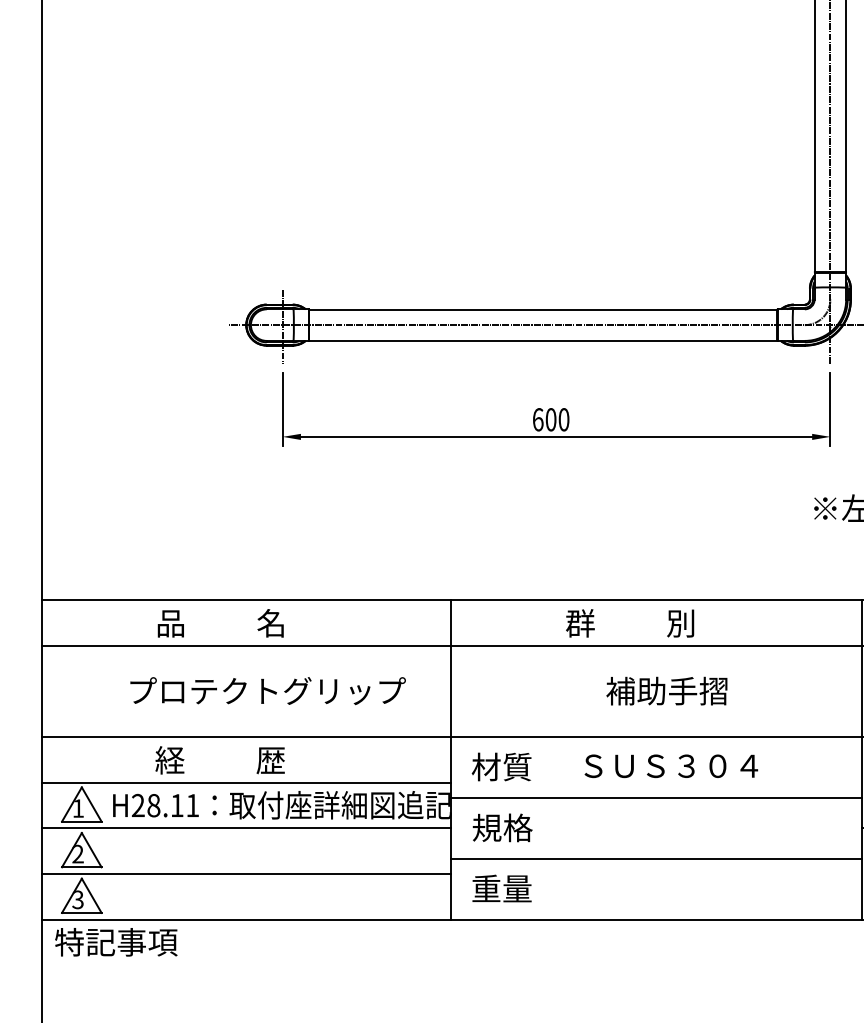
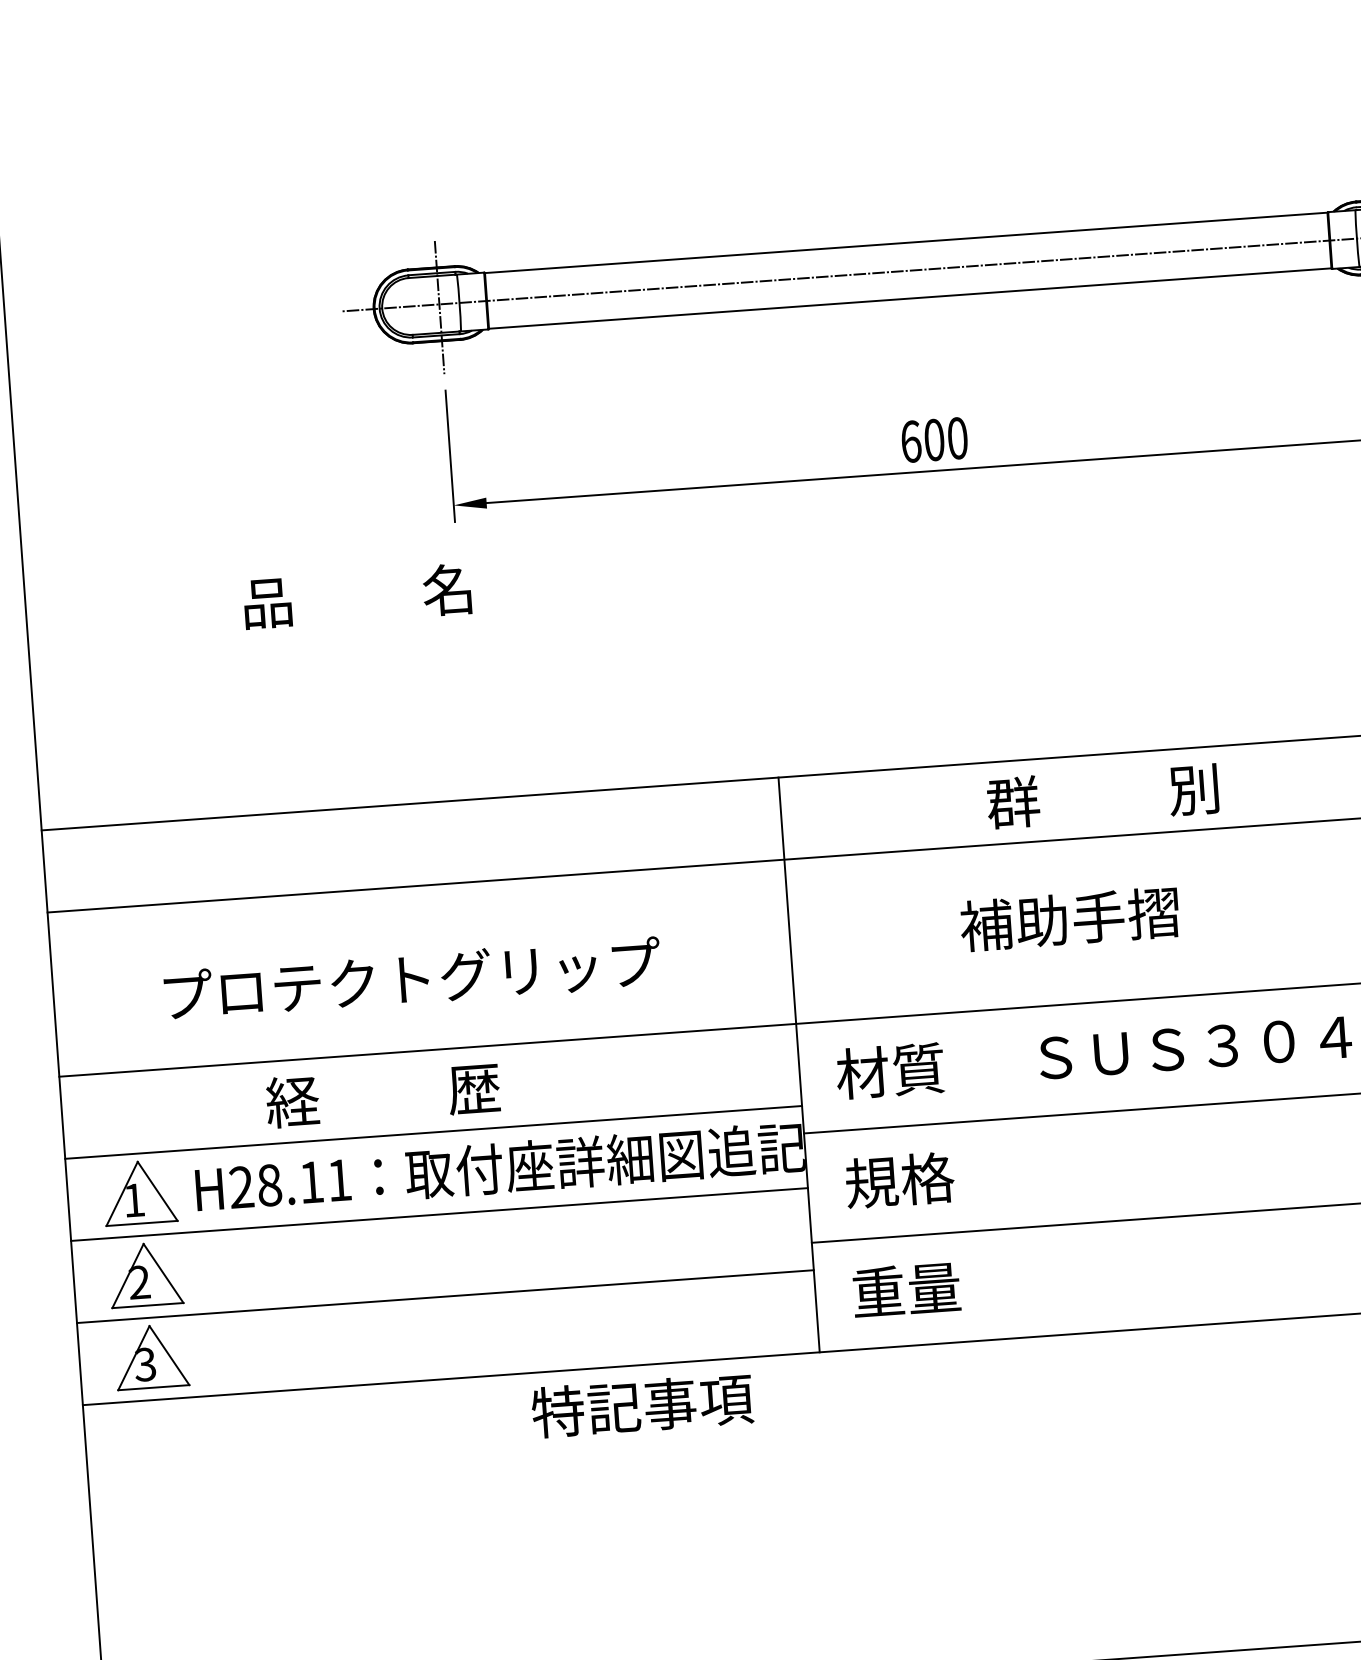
text: (220, 623) -> (356, 596), moved
text: (666, 690) -> (1068, 918), moved
text: (267, 691) -> (411, 979), moved
text: (116, 942) -> (642, 1406), moved

